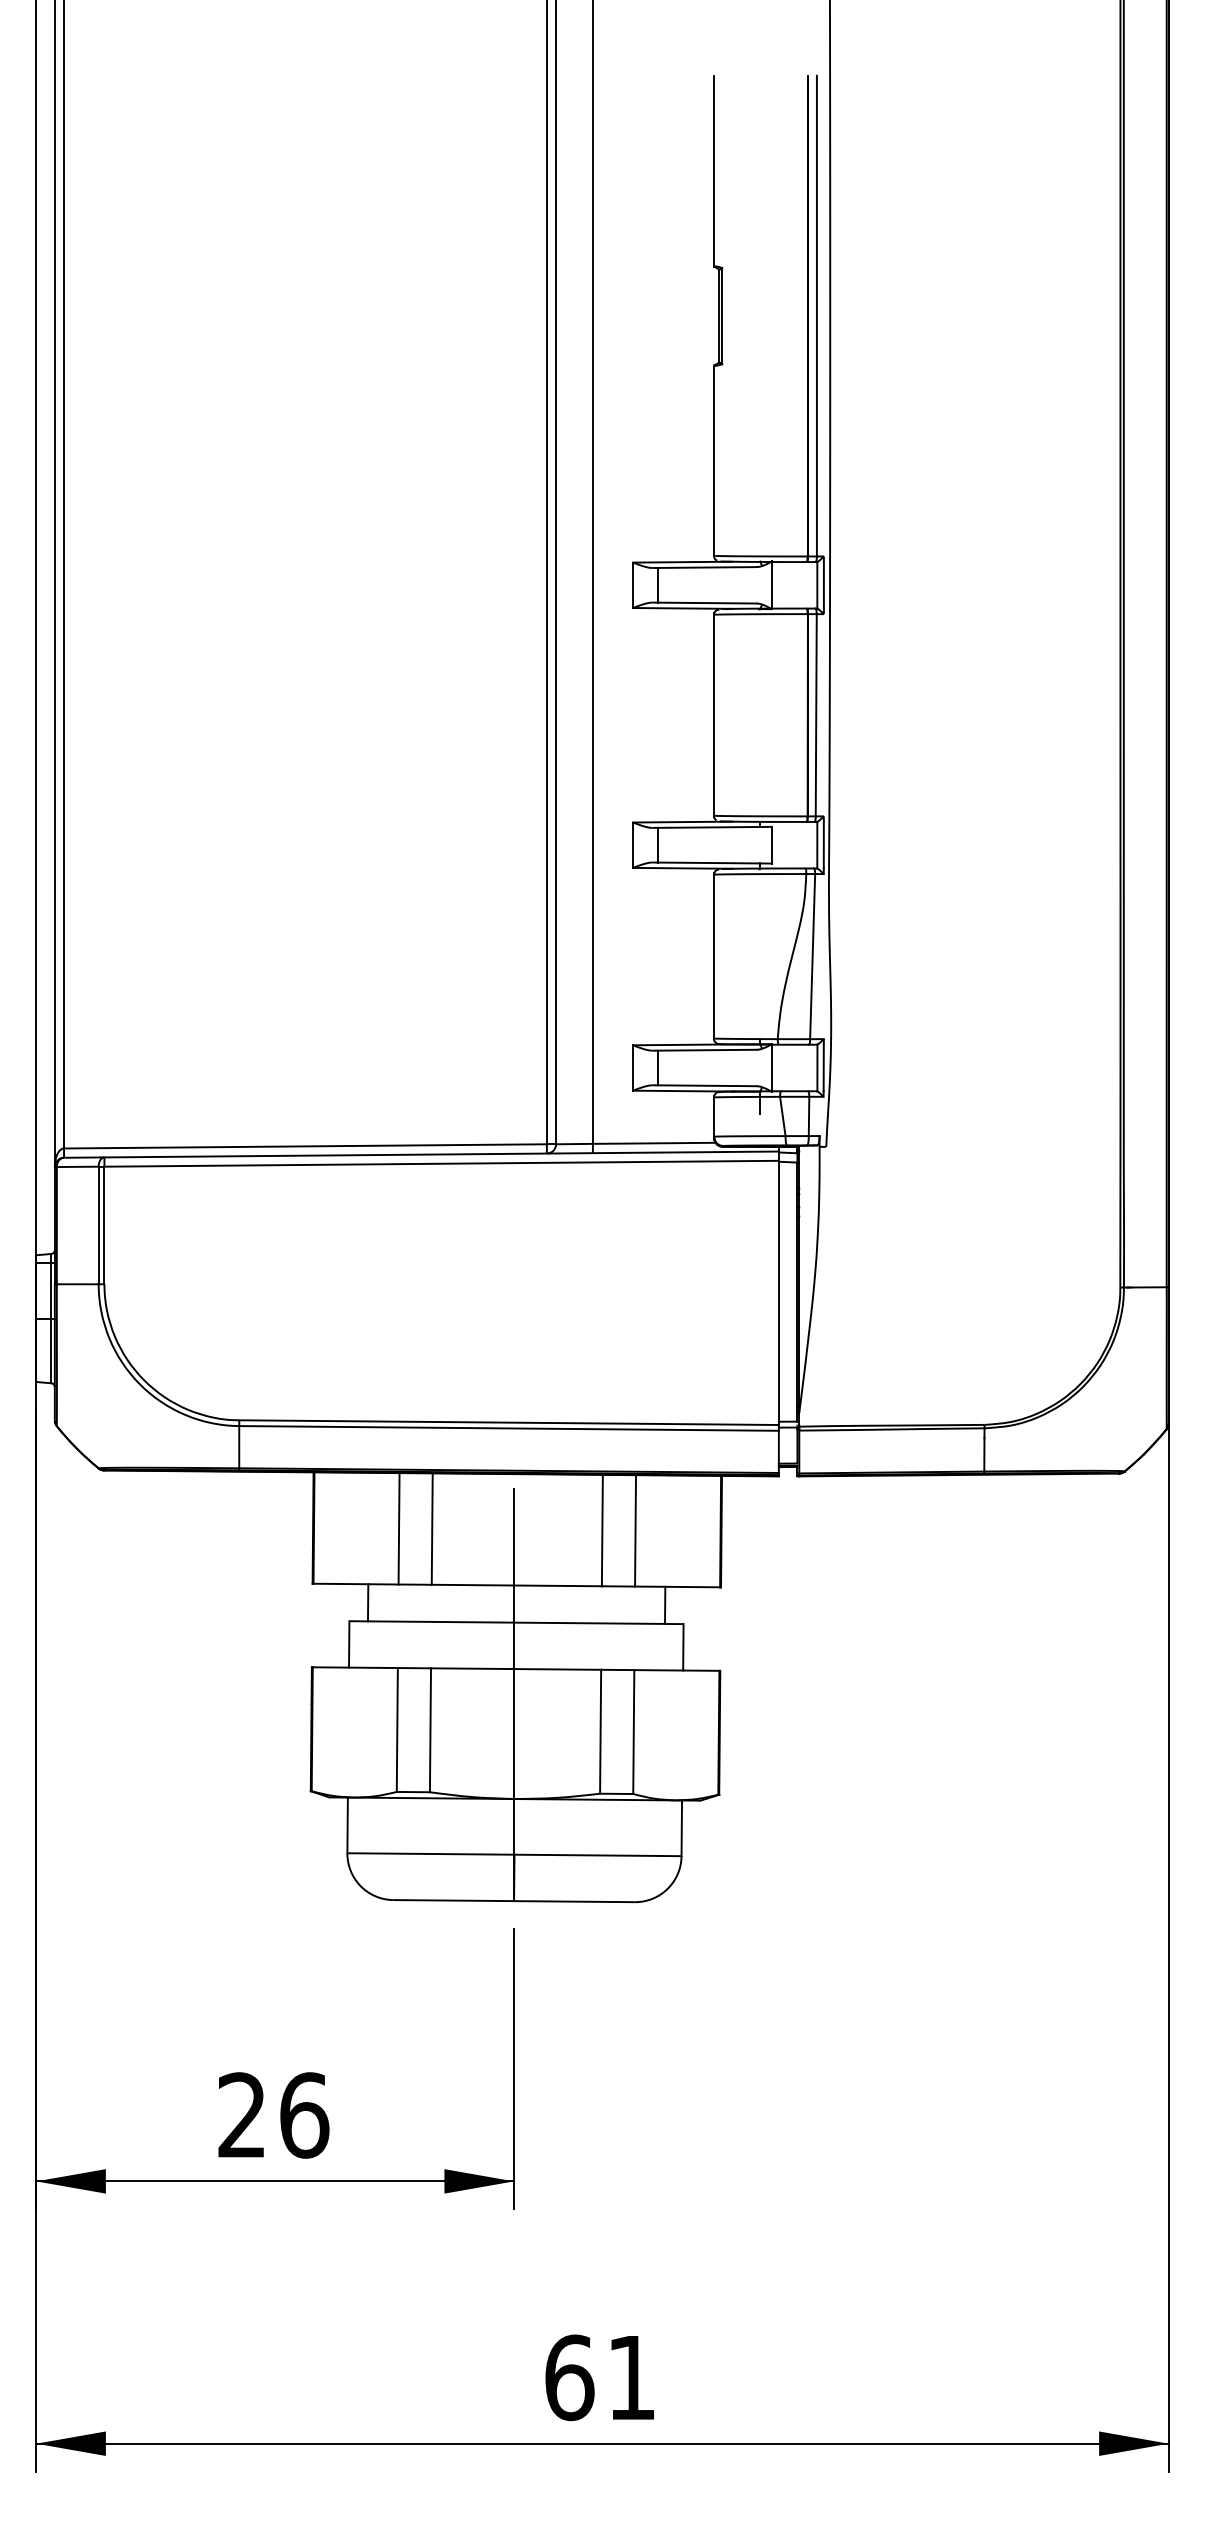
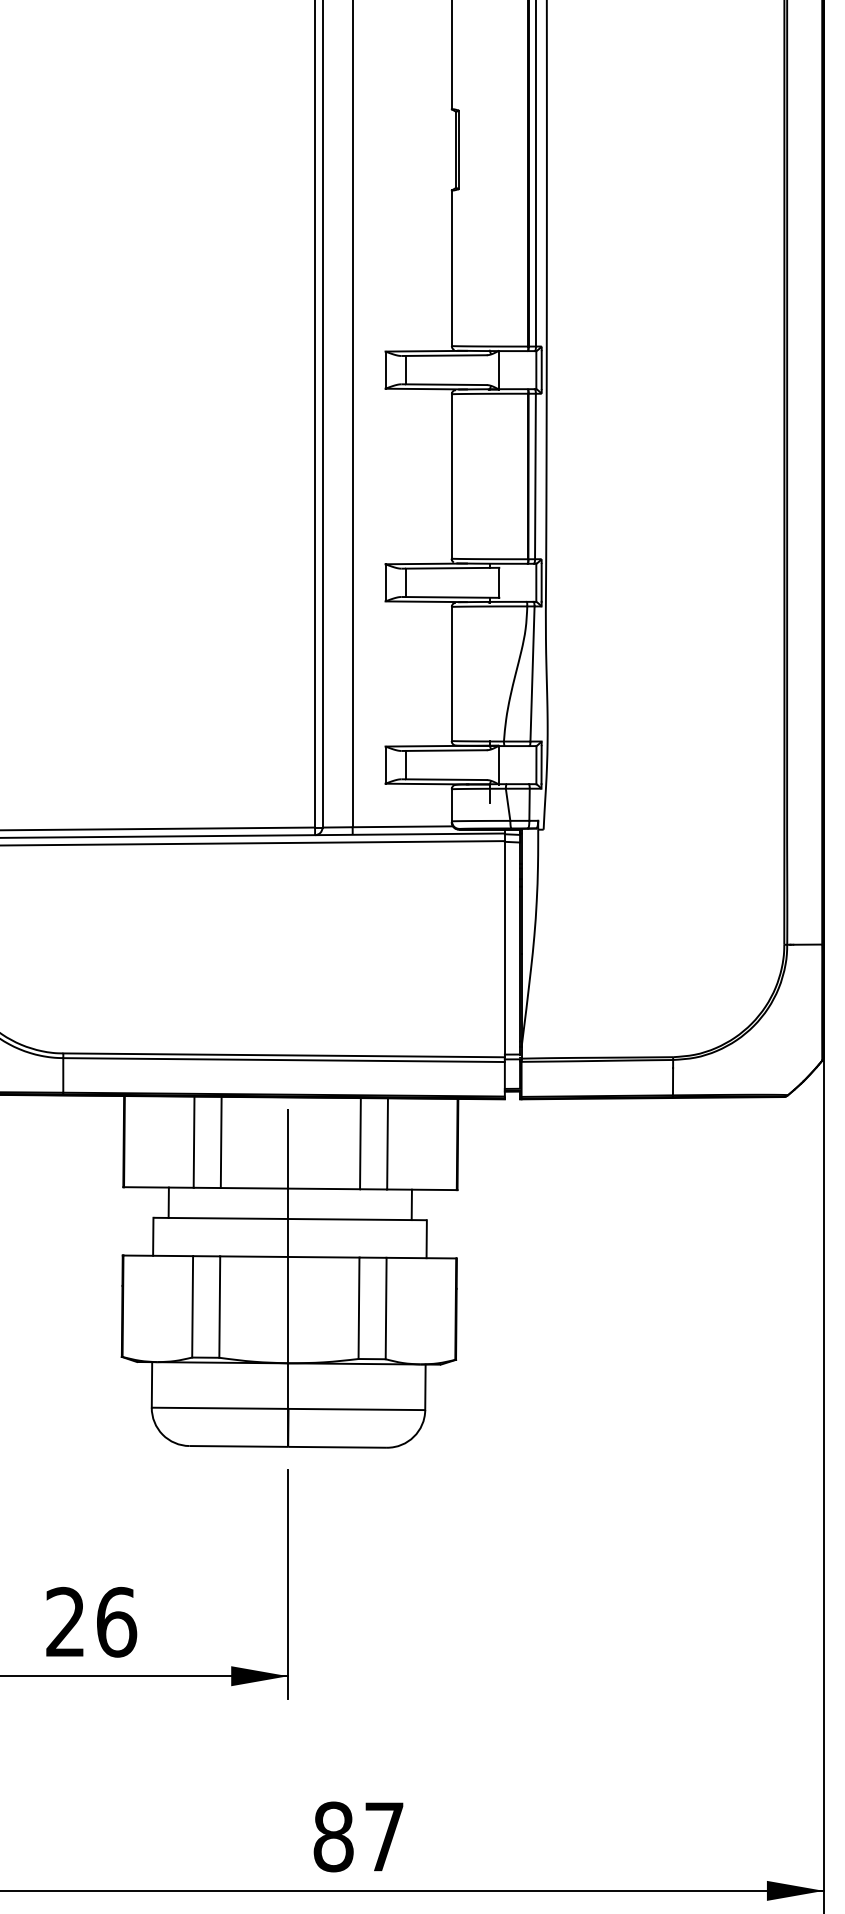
text: (599, 2377) -> (358, 1836), 61 -> 87

